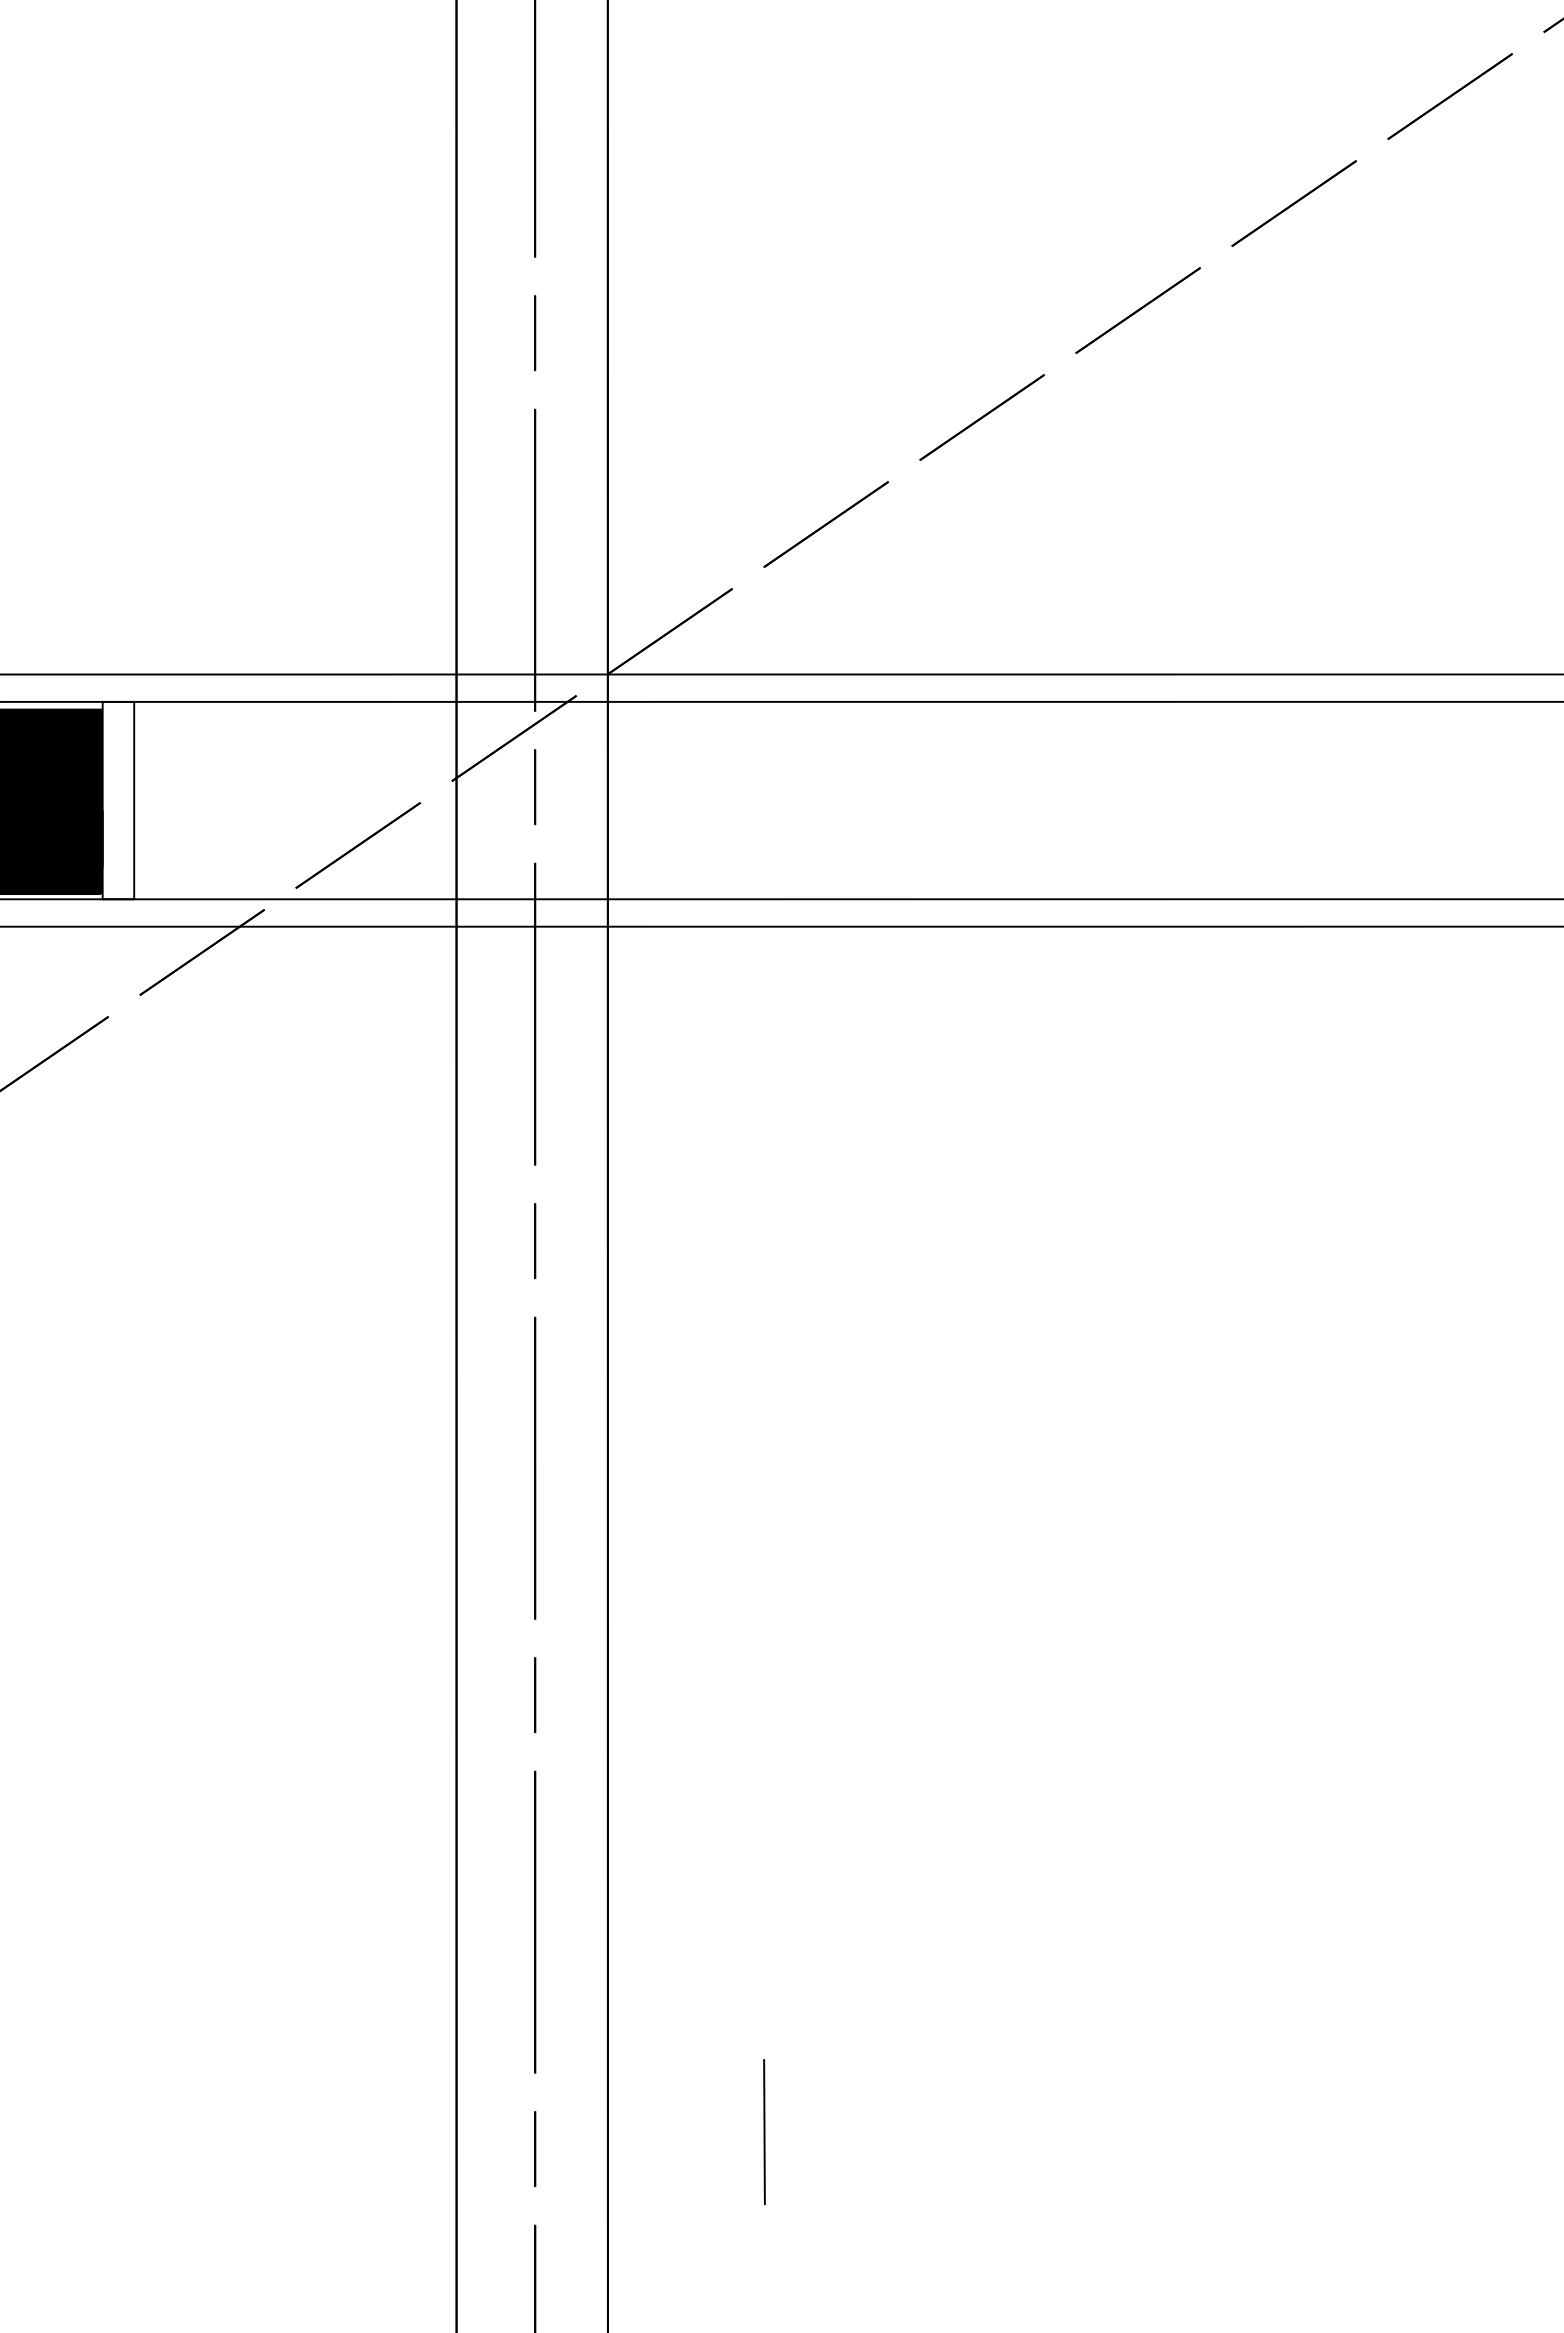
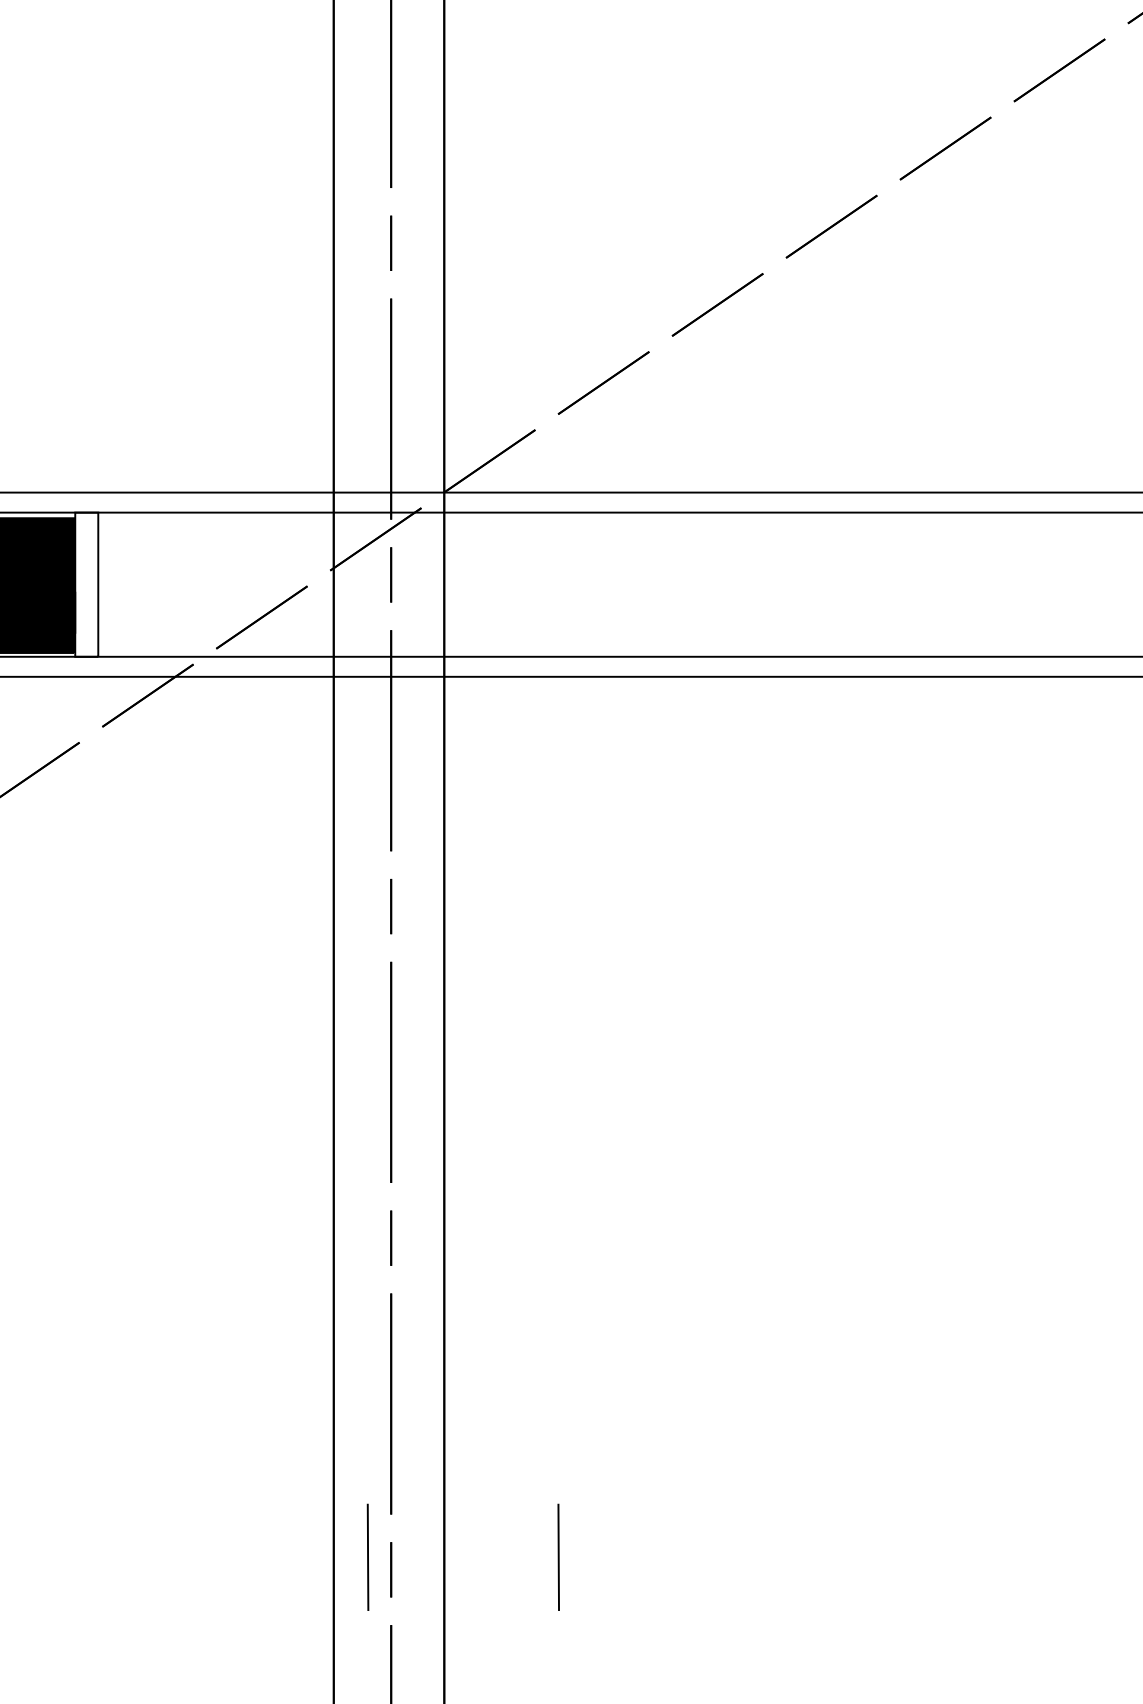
line: (503, 2132) -> (368, 1557), added

